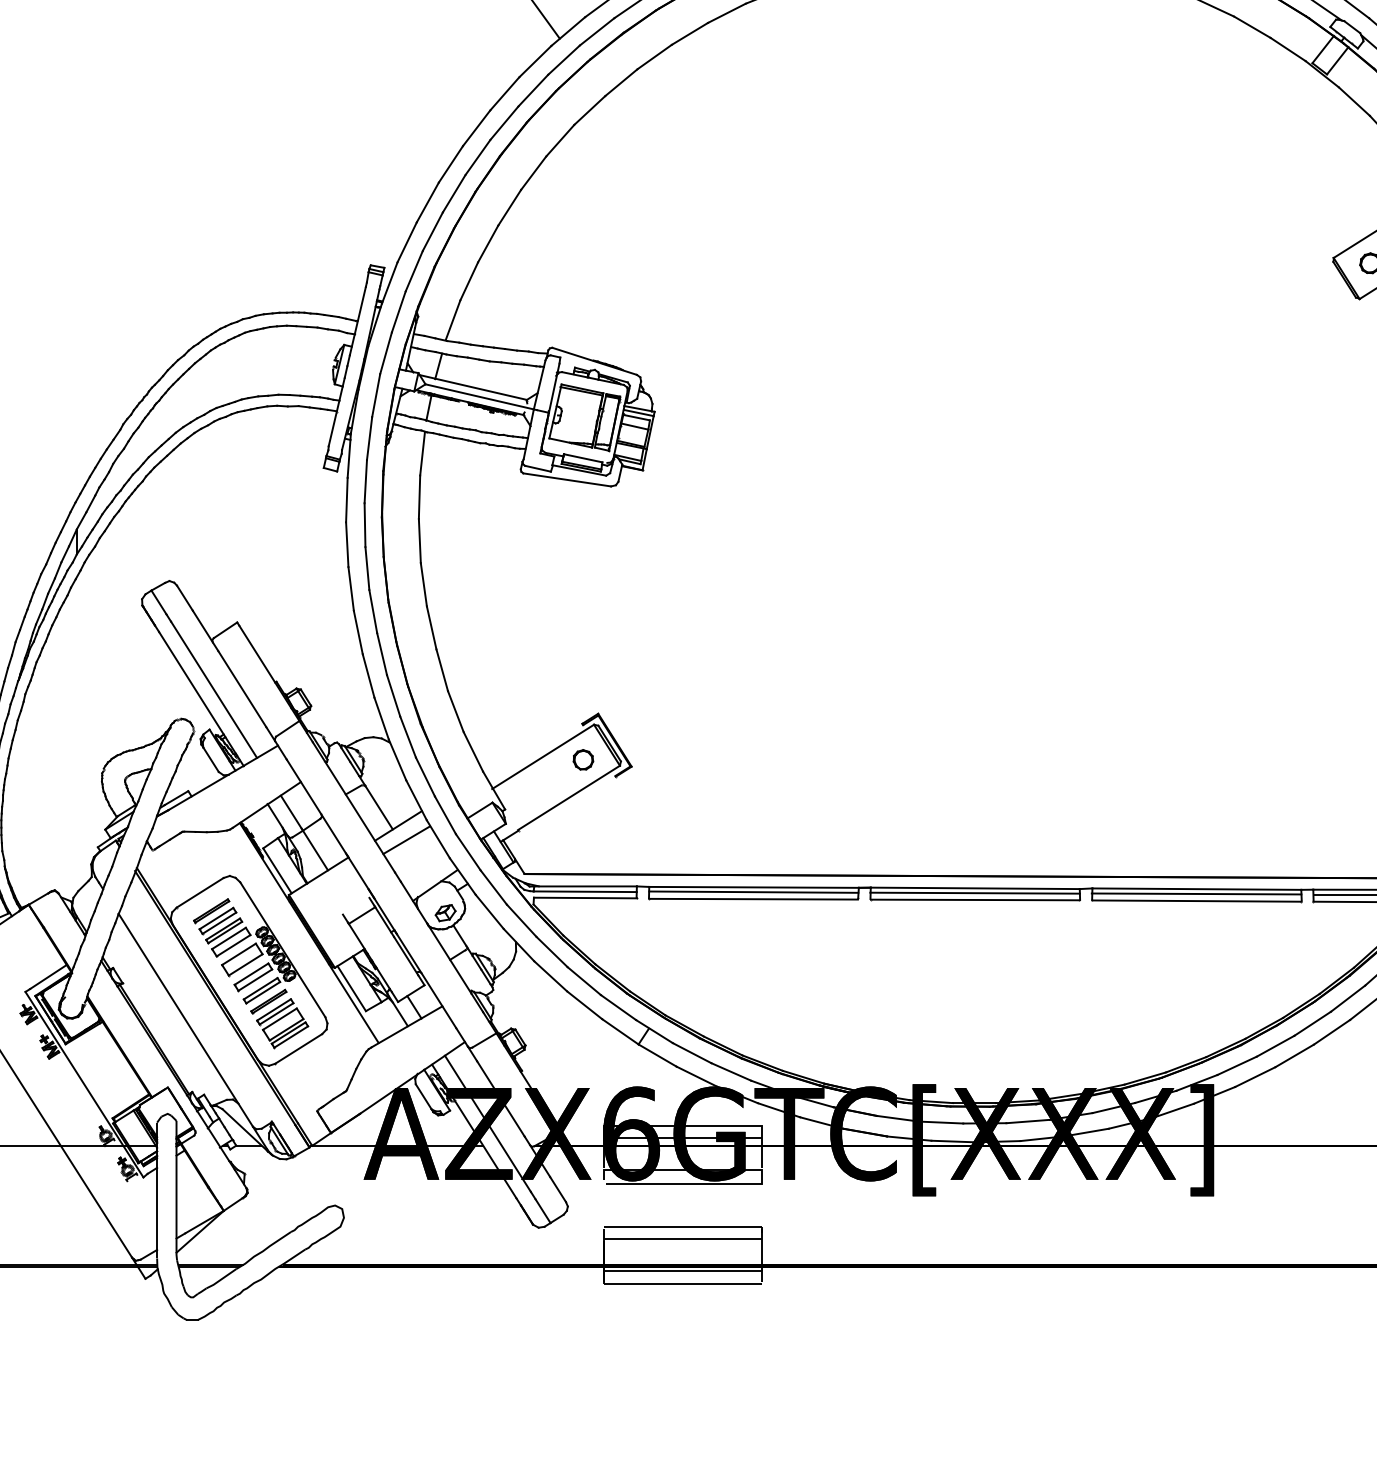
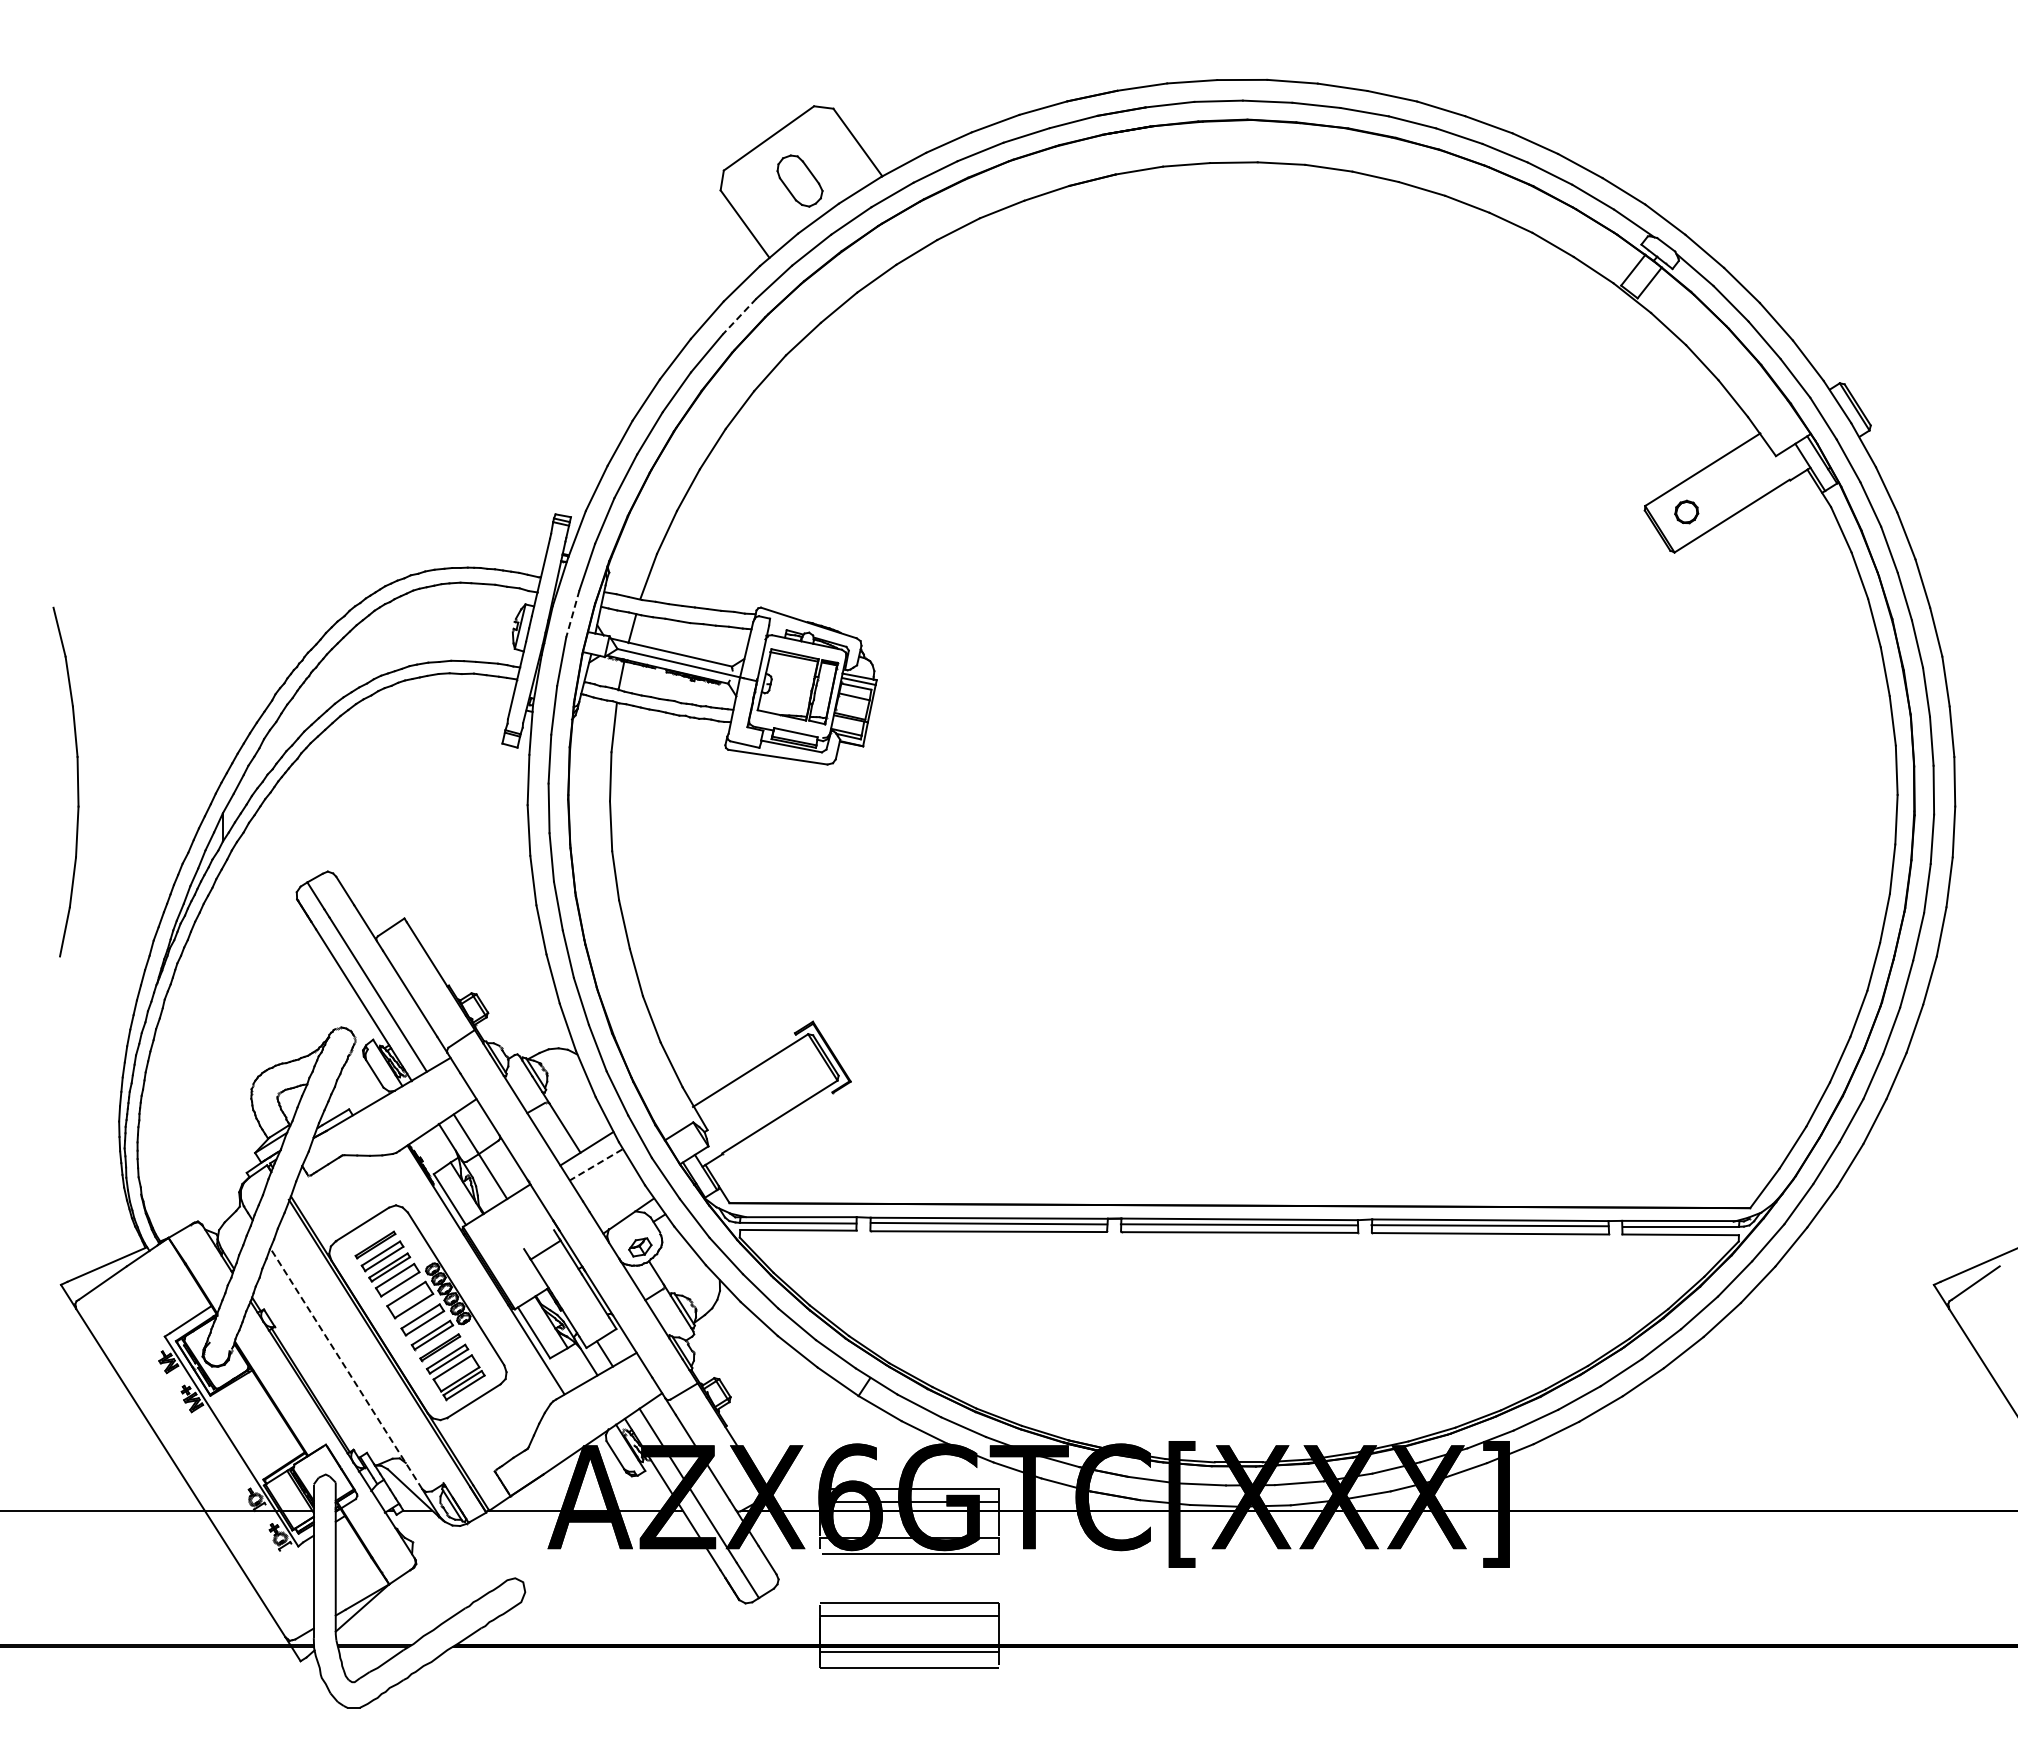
line: (533, 90) -> (739, 316), solid -> dashed
line: (385, 353) -> (572, 614), solid -> dashed
part: (583, 759) -> (796, 1073), removed
line: (406, 839) -> (596, 1164), solid -> dashed
line: (186, 1020) -> (346, 1368), solid -> dashed

